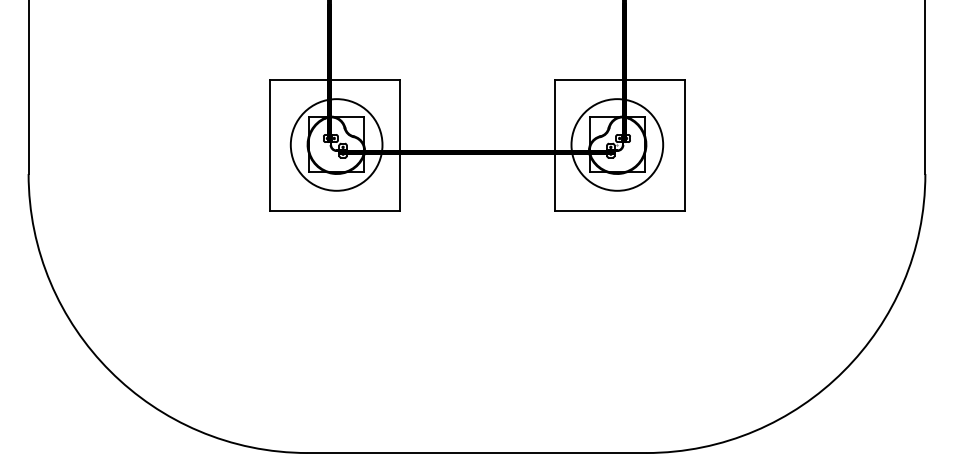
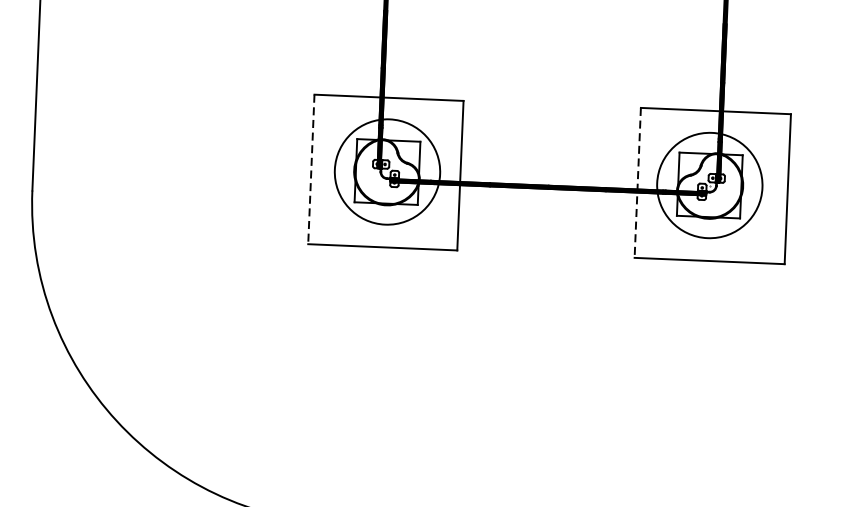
line: (554, 145) -> (637, 183), solid -> dashed
line: (270, 146) -> (311, 170), solid -> dashed

